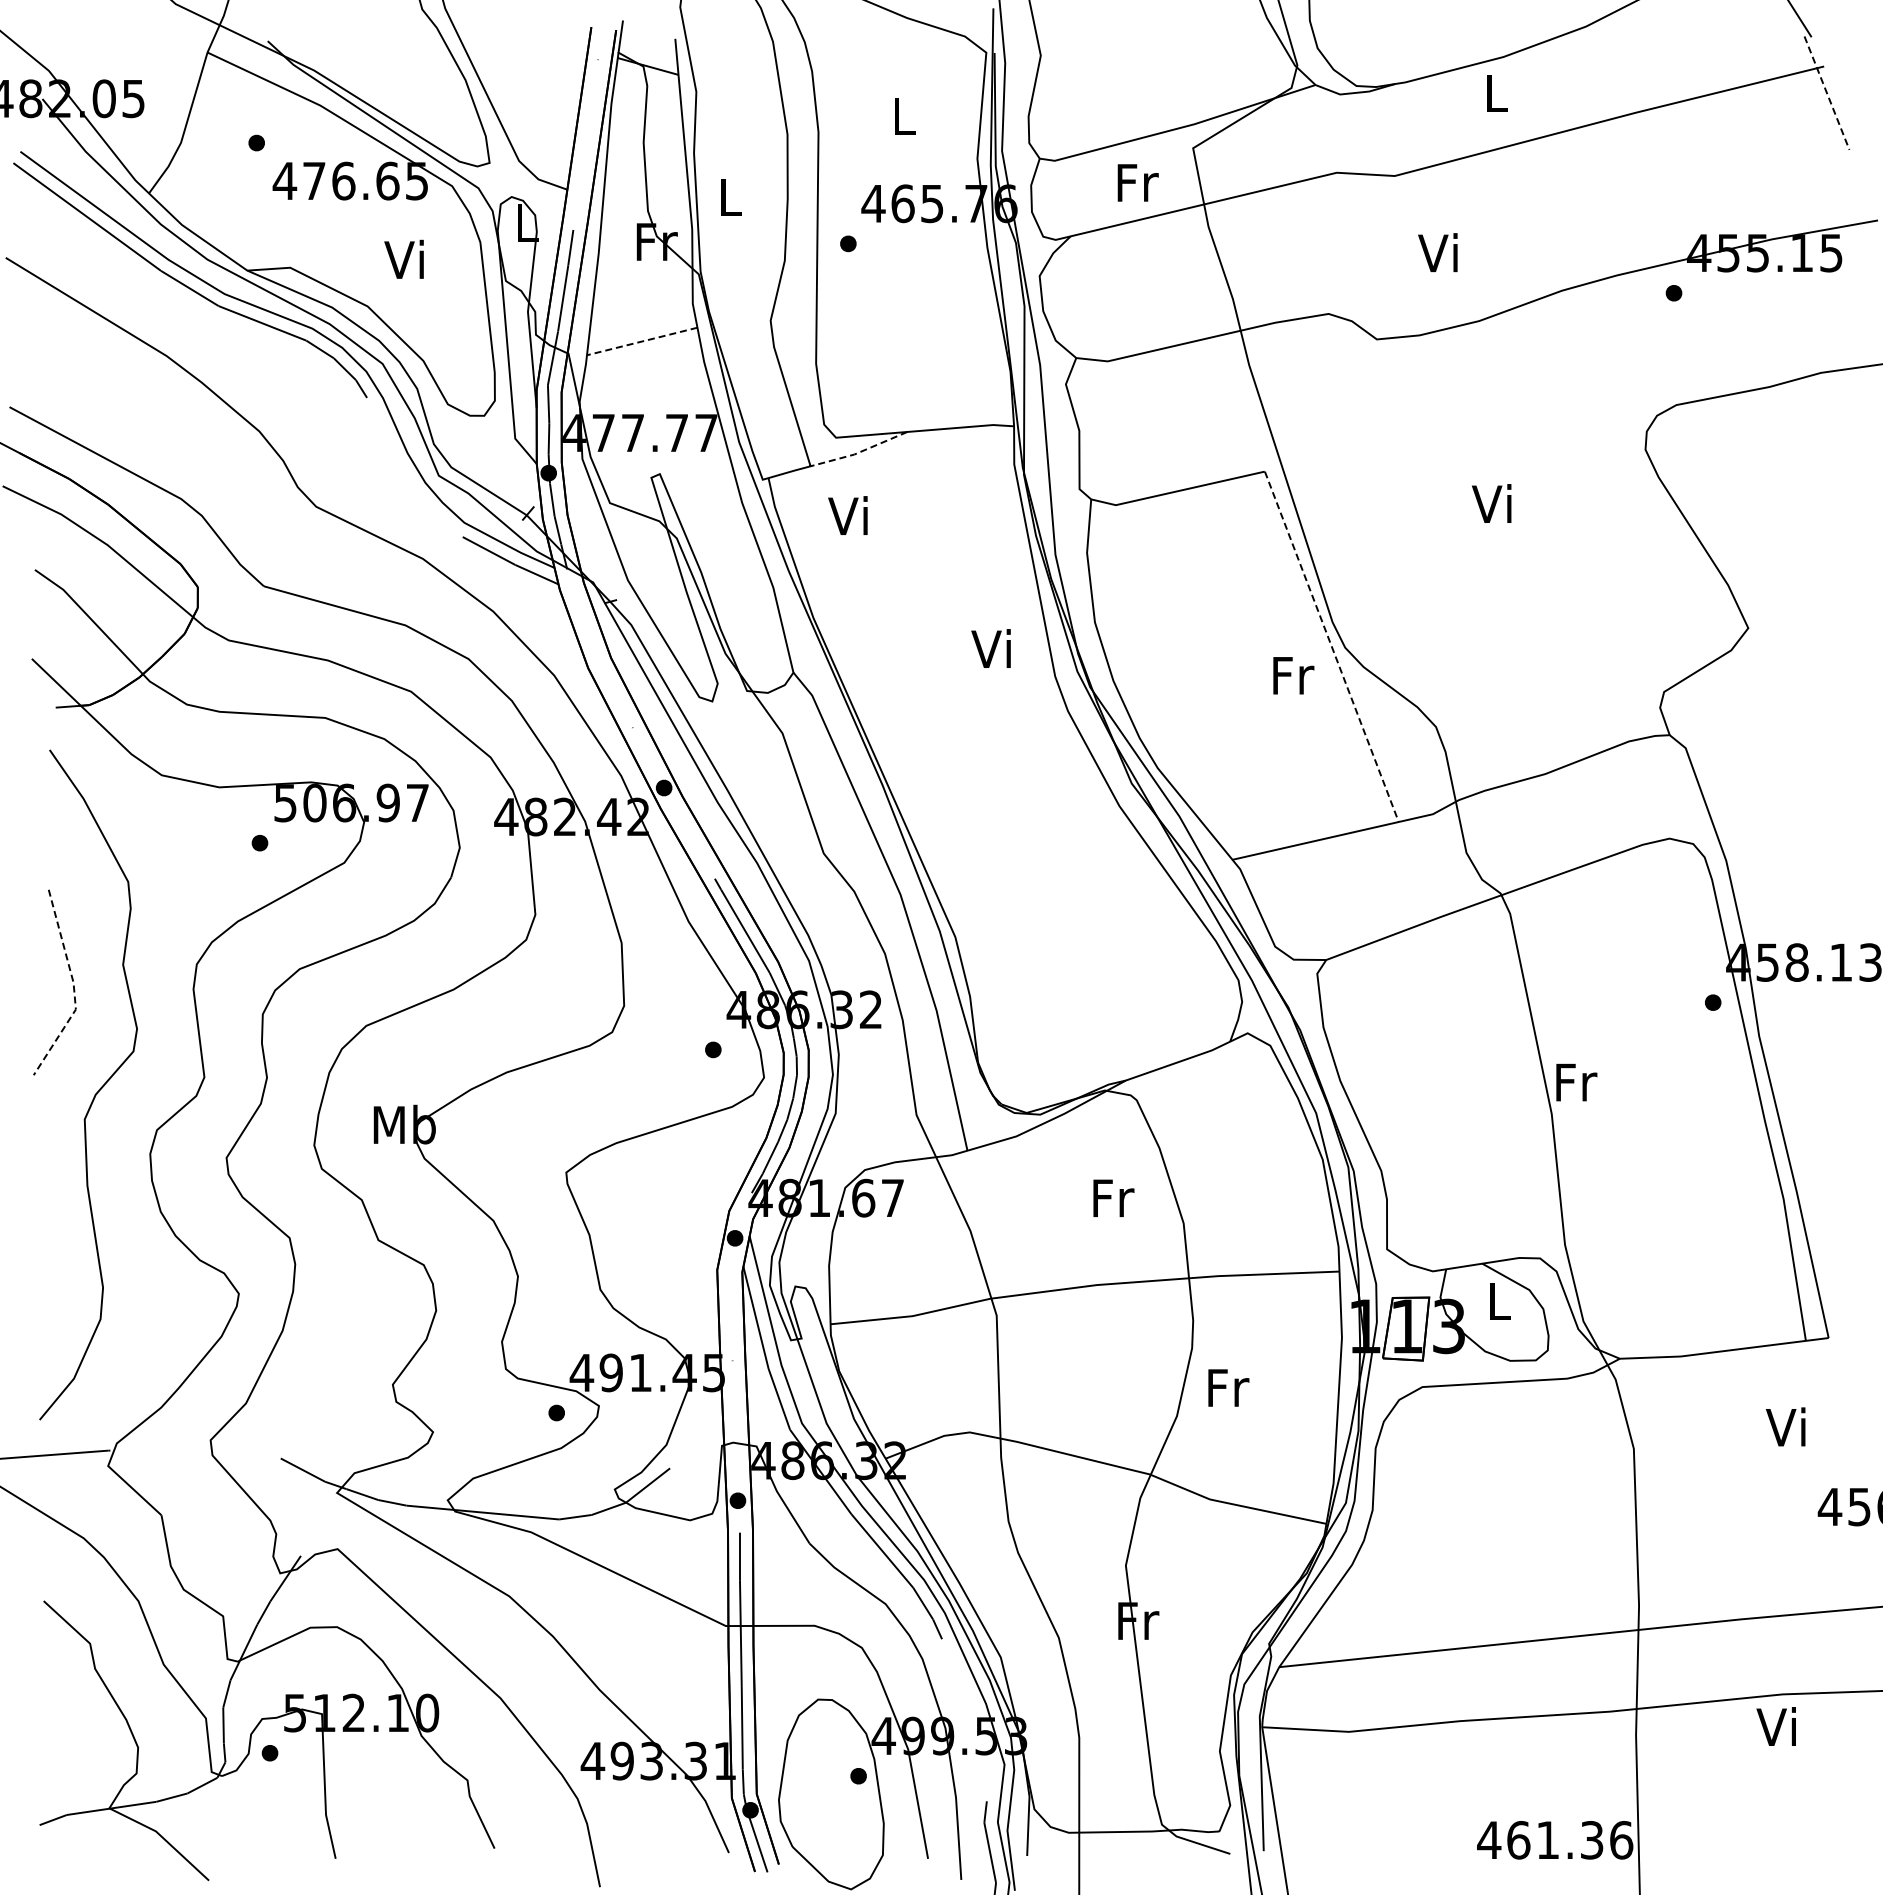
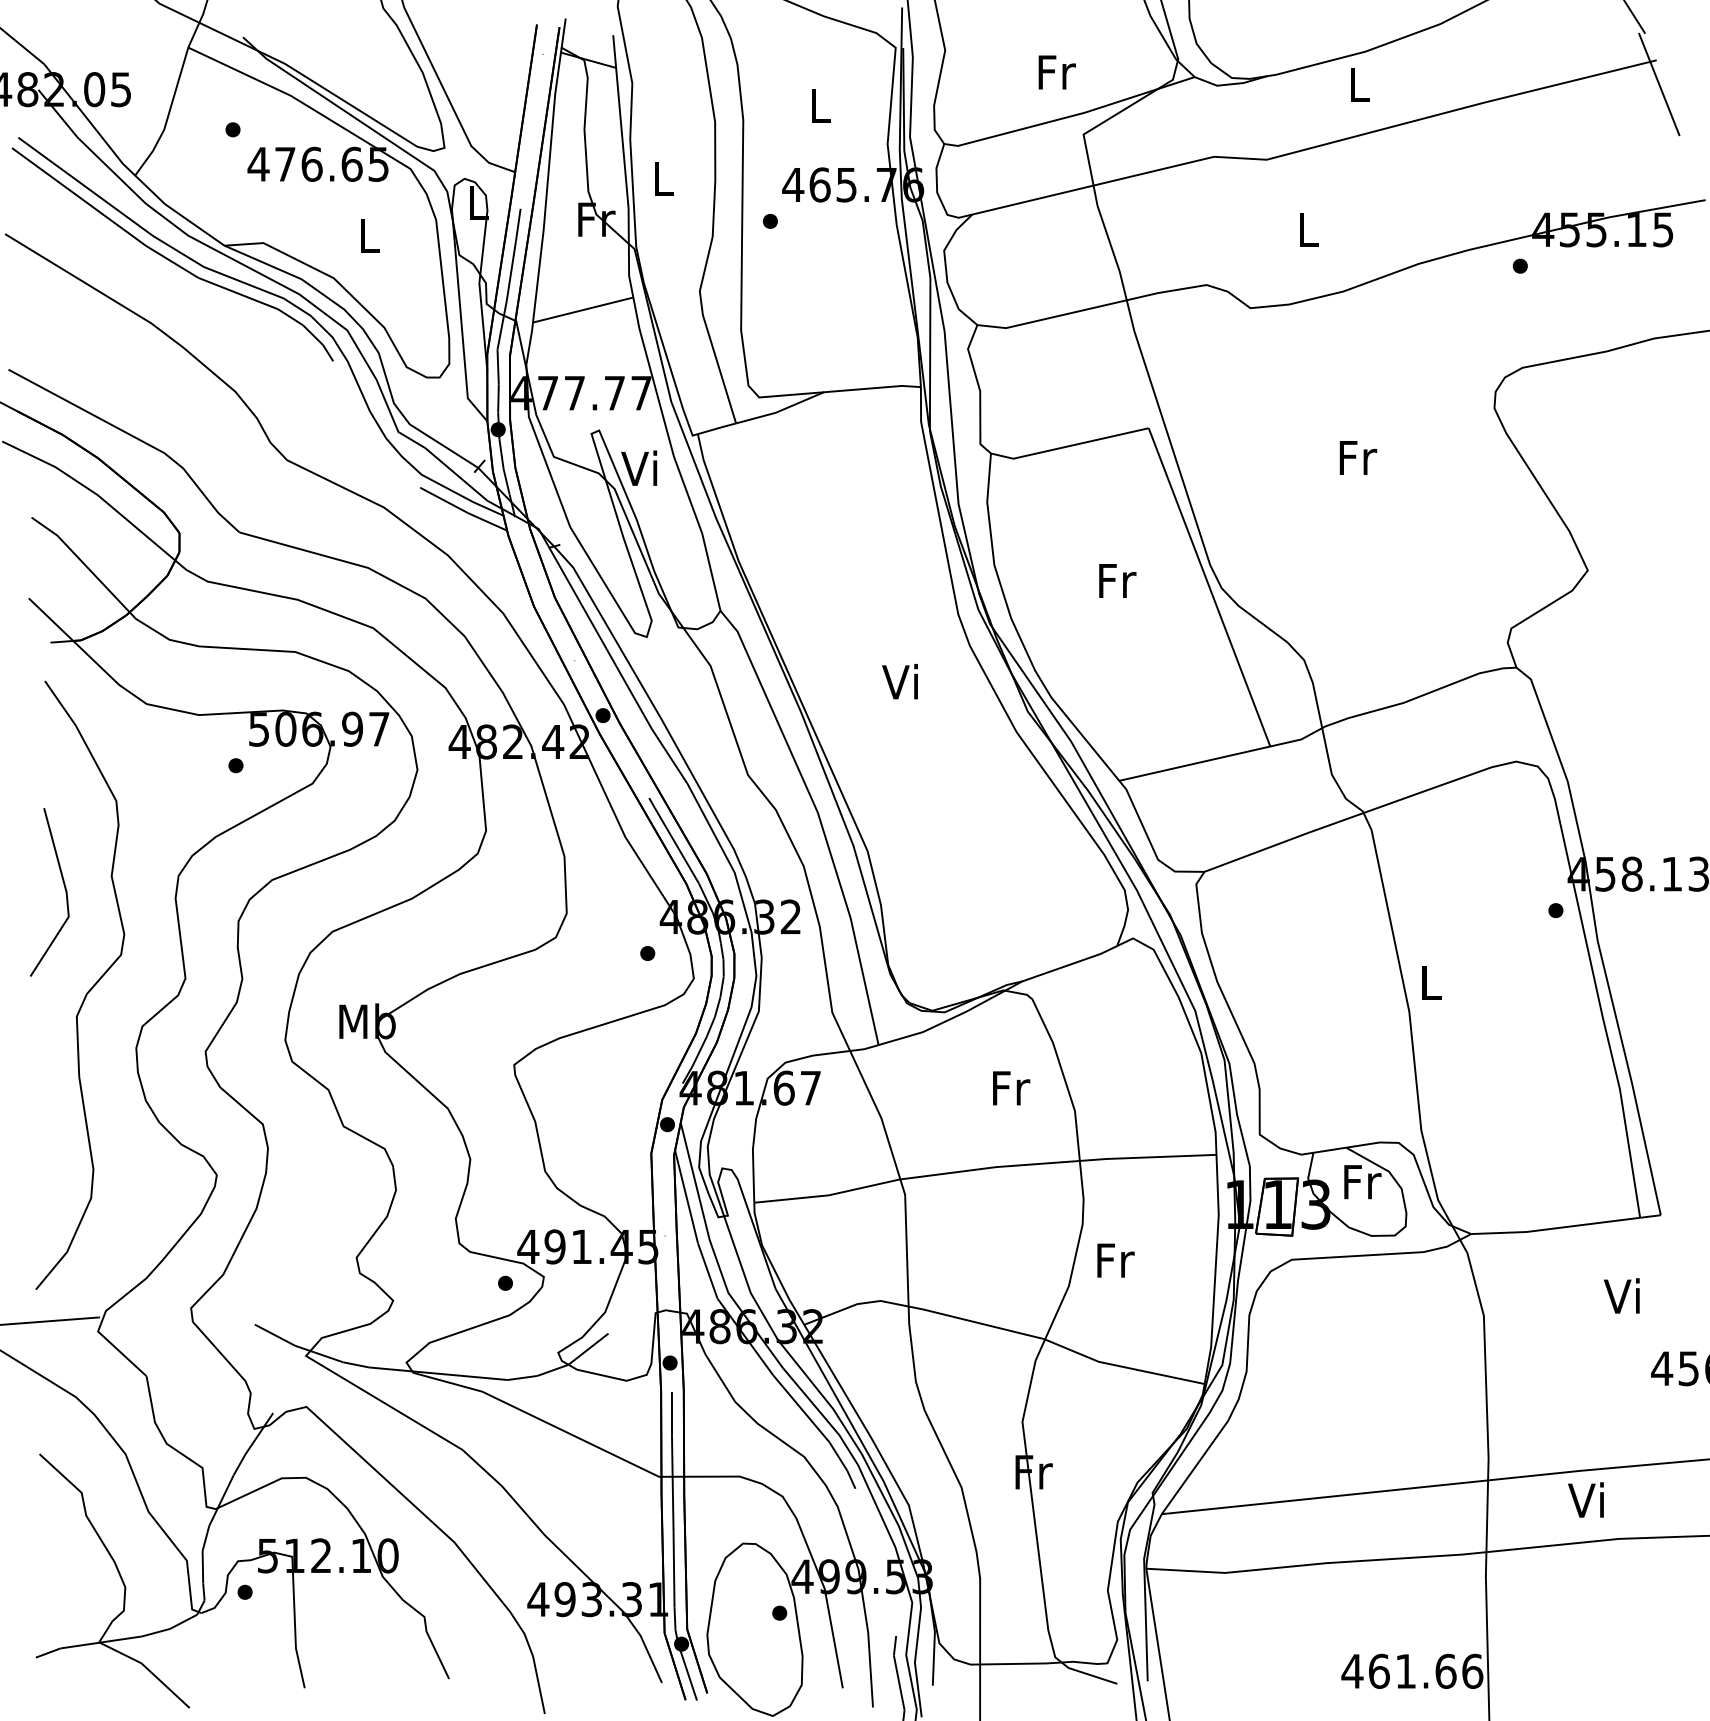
line: (1826, 93) -> (1658, 84), dashed -> solid
text: (1137, 182) -> (1056, 72), moved
text: (1437, 252) -> (1305, 229), Vi -> L
text: (403, 258) -> (366, 234), Vi -> L
line: (642, 341) -> (583, 310), dashed -> solid
line: (858, 452) -> (779, 410), dashed -> solid
text: (1494, 503) -> (1357, 457), Vi -> Fr
text: (847, 515) -> (638, 468), moved
line: (1331, 646) -> (1209, 587), dashed -> solid
text: (990, 648) -> (899, 681), moved
text: (1293, 675) -> (1117, 580), moved
line: (74, 987) -> (67, 896), dashed -> solid
text: (1576, 1082) -> (1431, 983), Fr -> L
text: (1500, 1301) -> (1362, 1182), L -> Fr
text: (1775, 1726) -> (1585, 1499), moved
text: (1591, 1840) -> (1445, 1671), 461.36 -> 461.66

